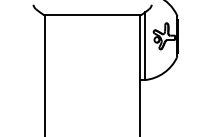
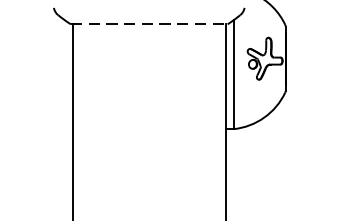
line: (92, 15) -> (149, 25), solid -> dashed

